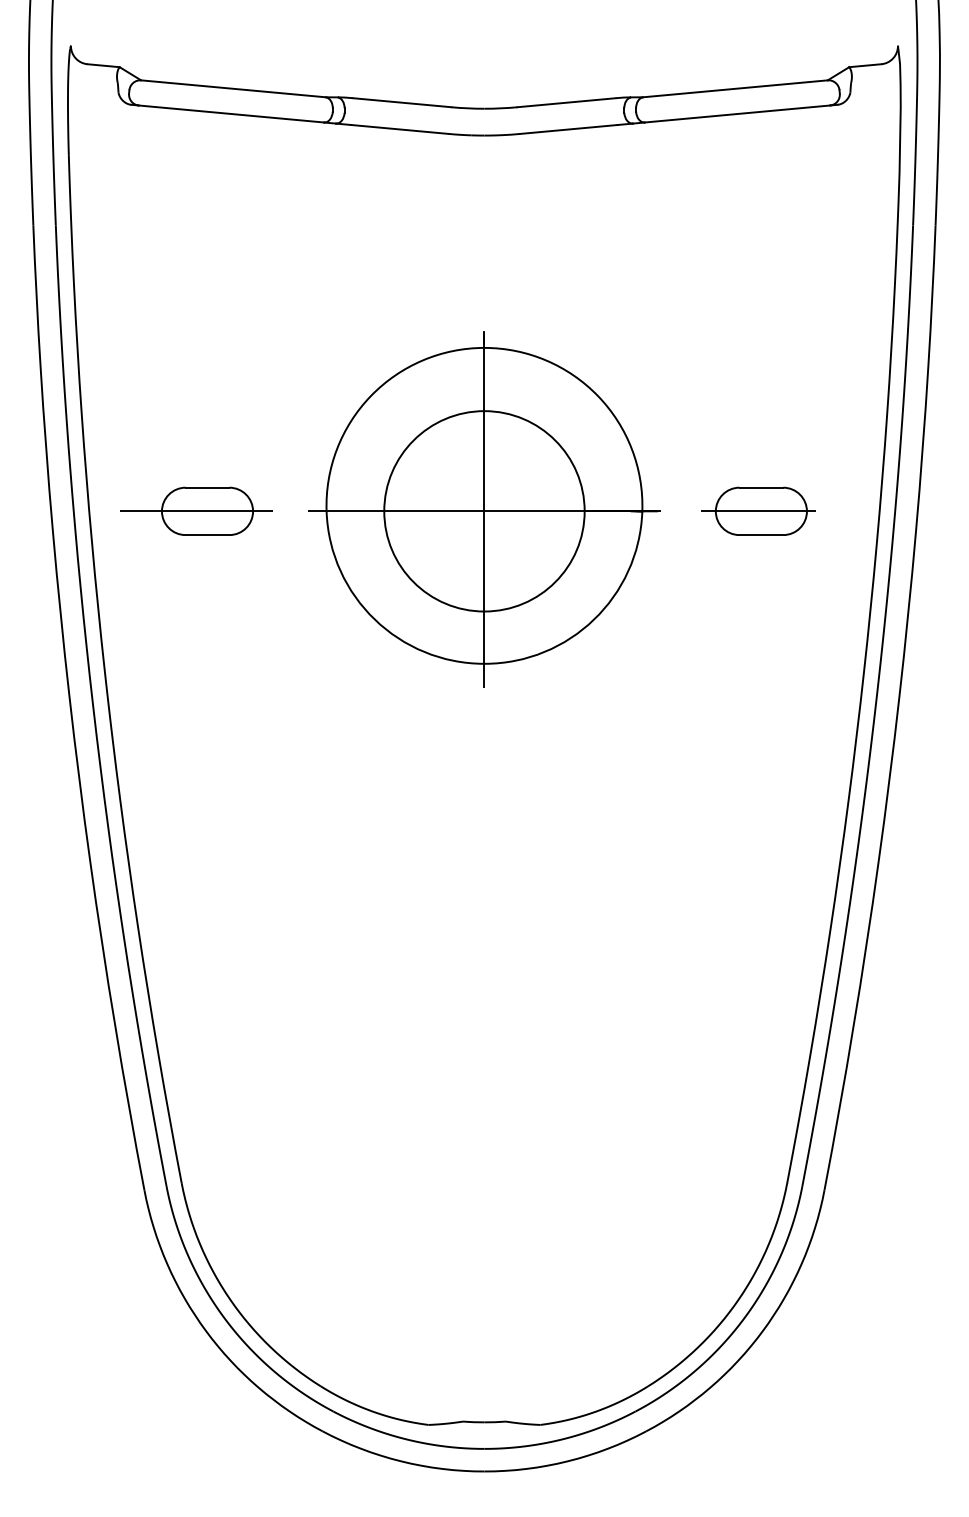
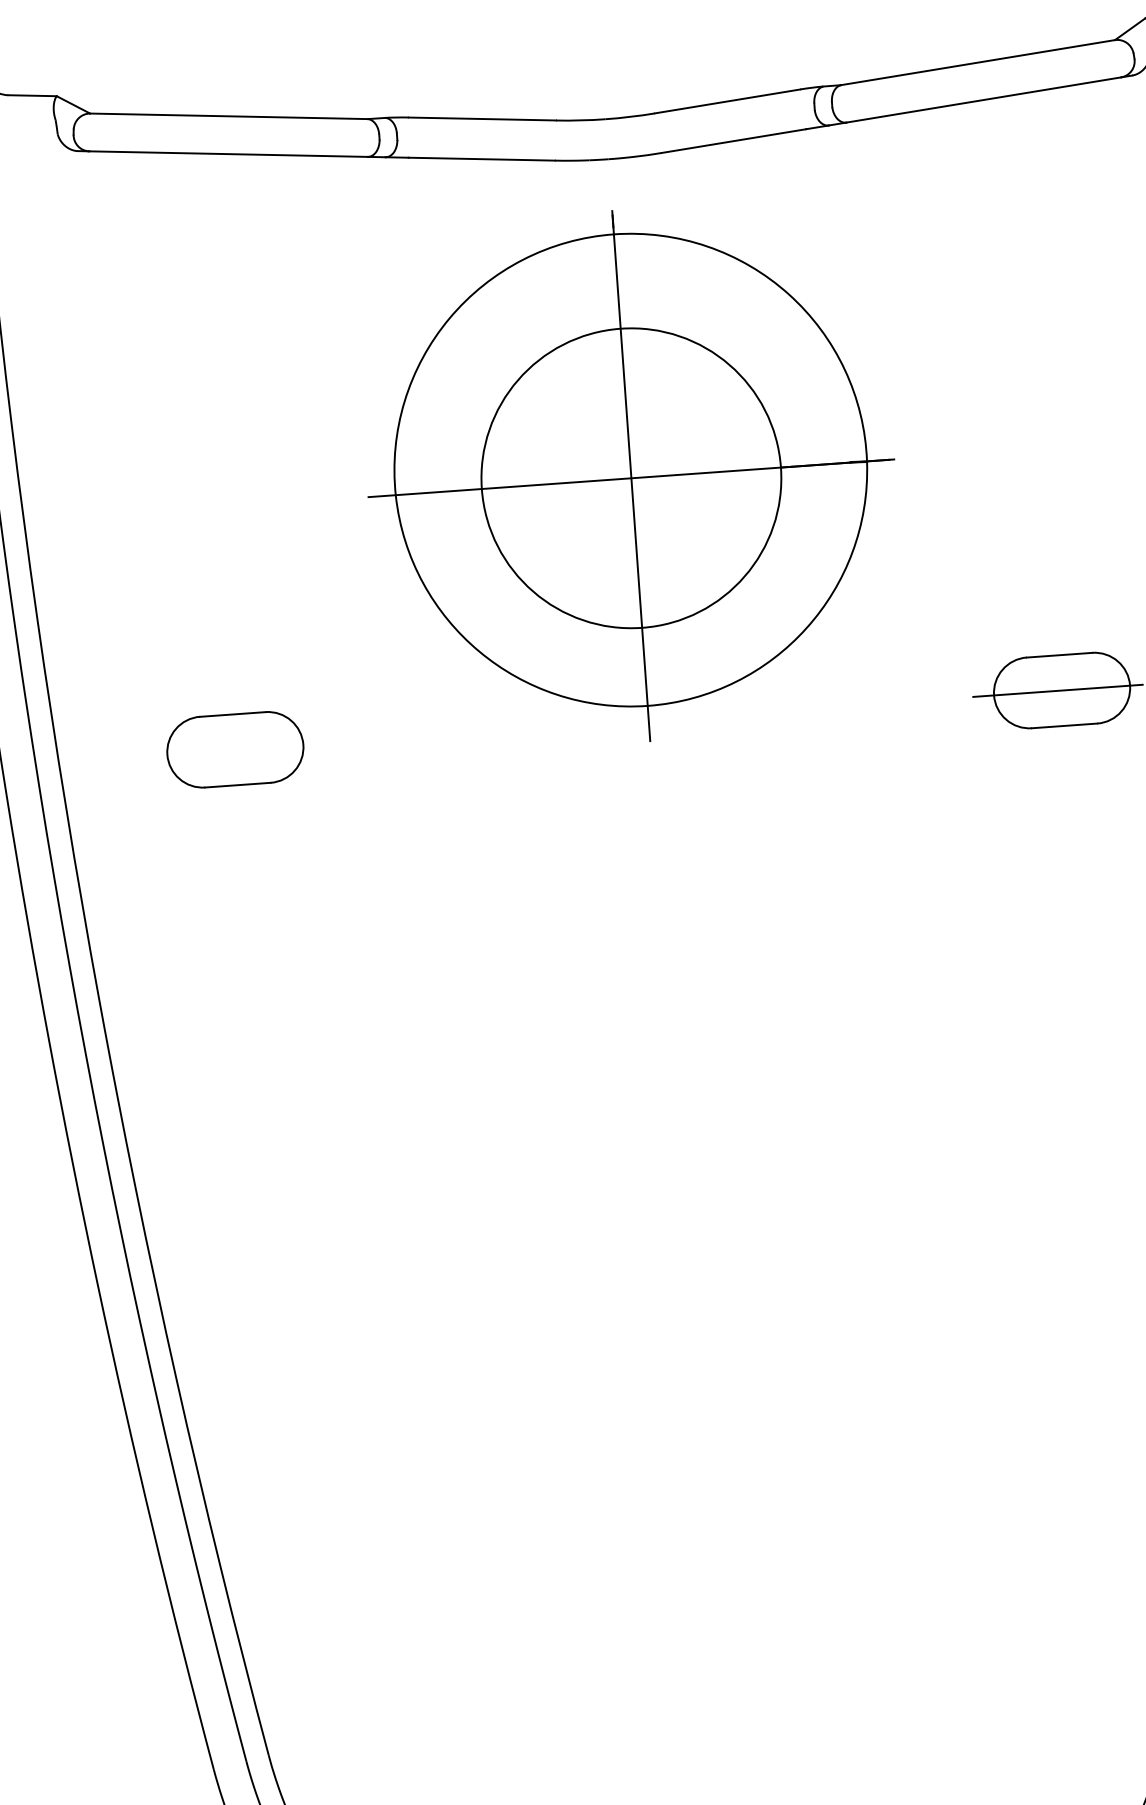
part: (484, 509) -> (631, 475), moved
line: (196, 511) -> (218, 751), removed

